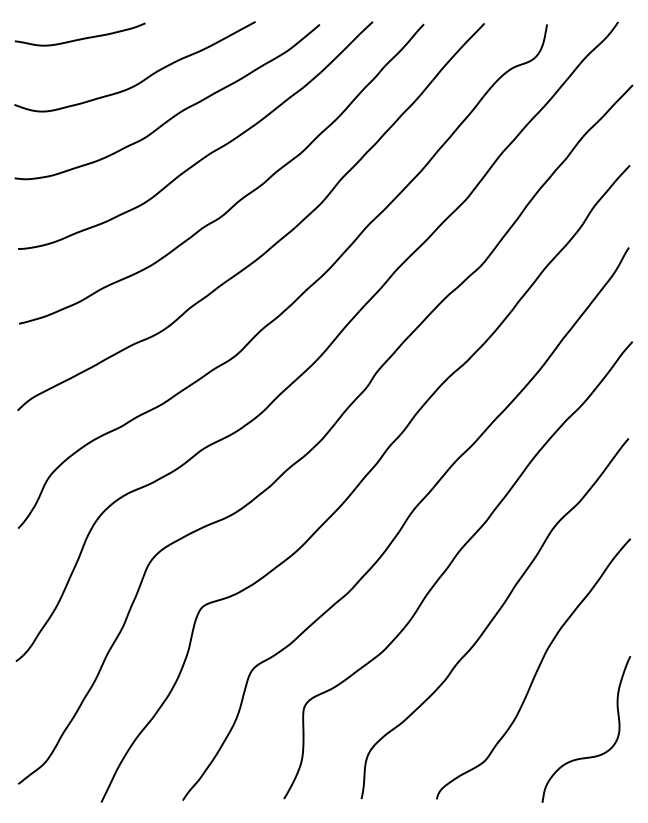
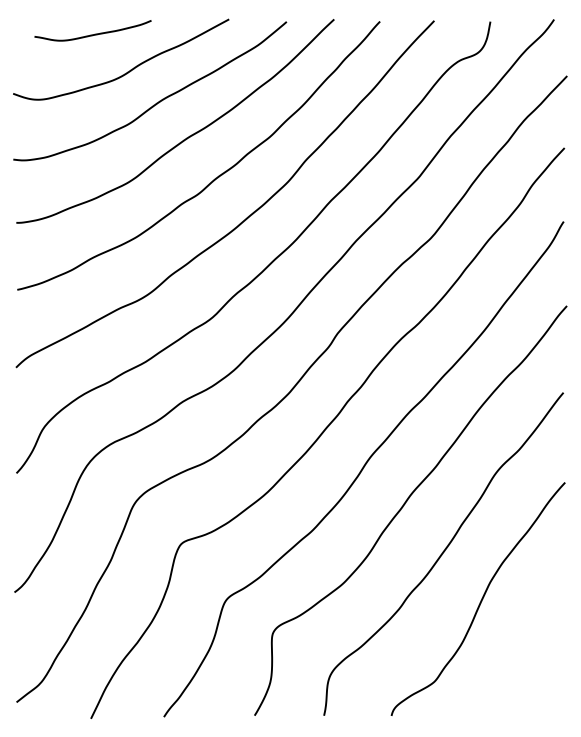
curve: (79, 38) -> (92, 34), moved
curve: (587, 756) -> (526, 677), removed

